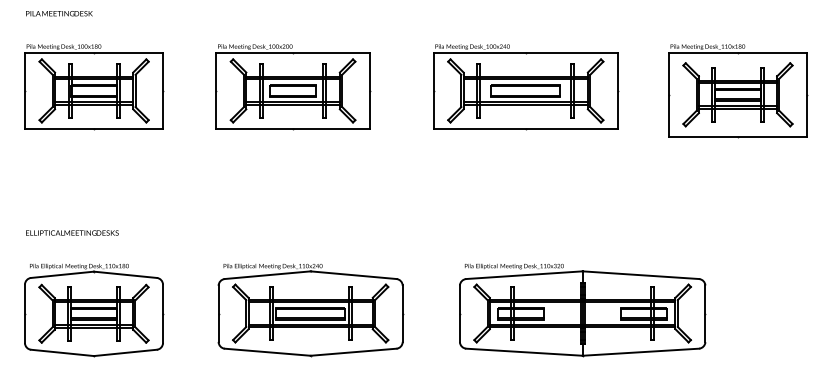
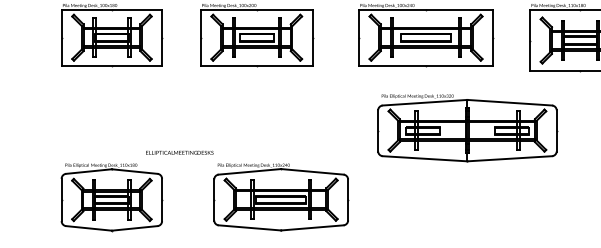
text: (72, 232) -> (179, 152), moved
part: (310, 310) -> (281, 197), moved
part: (582, 310) -> (467, 128), moved

